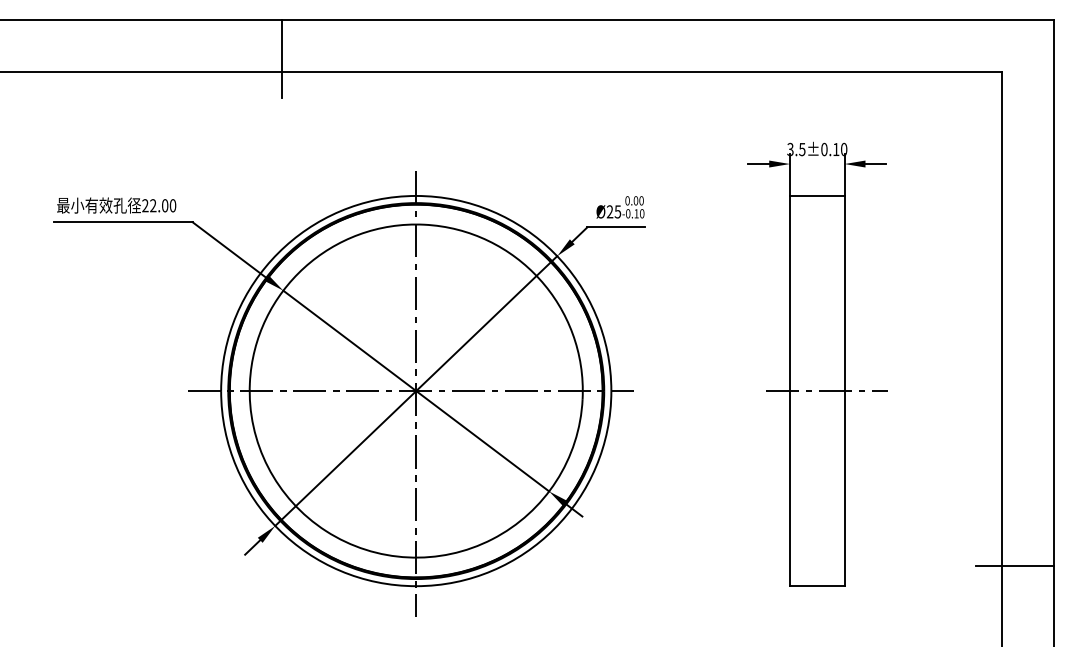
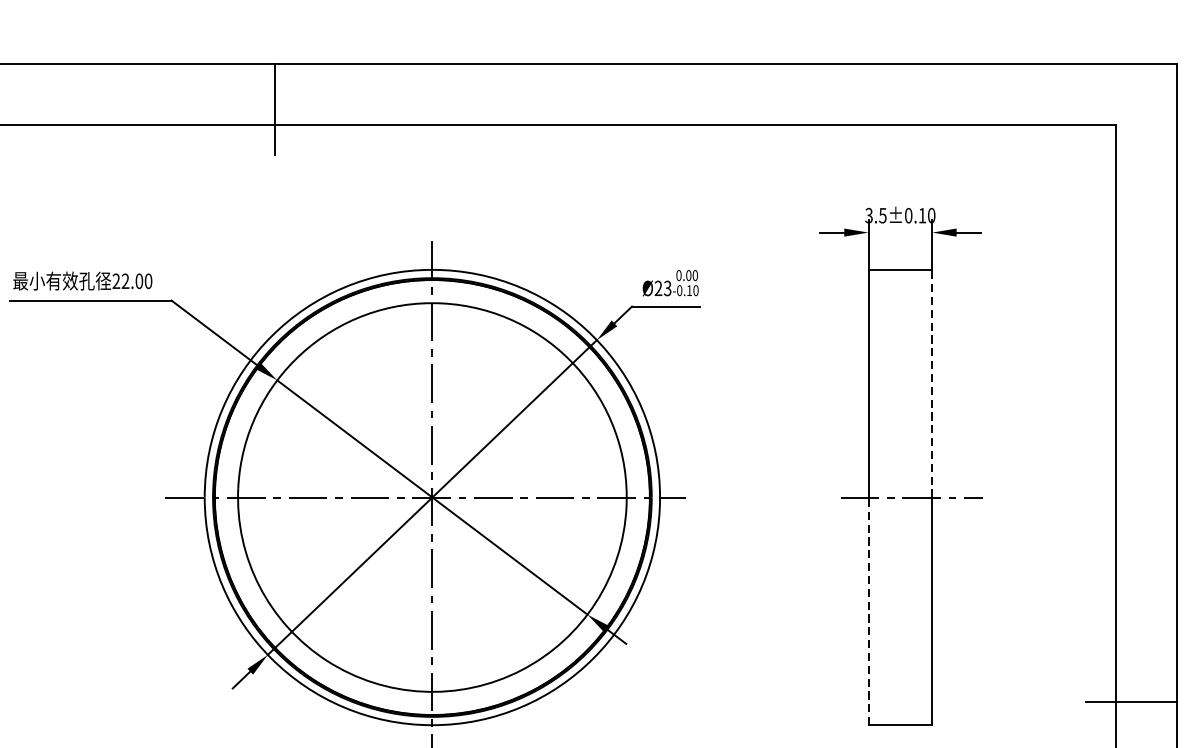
text: (618, 211) -> (668, 287), Ø25 -> Ø23
line: (844, 293) -> (932, 383), solid -> dashed
line: (790, 488) -> (869, 611), solid -> dashed

